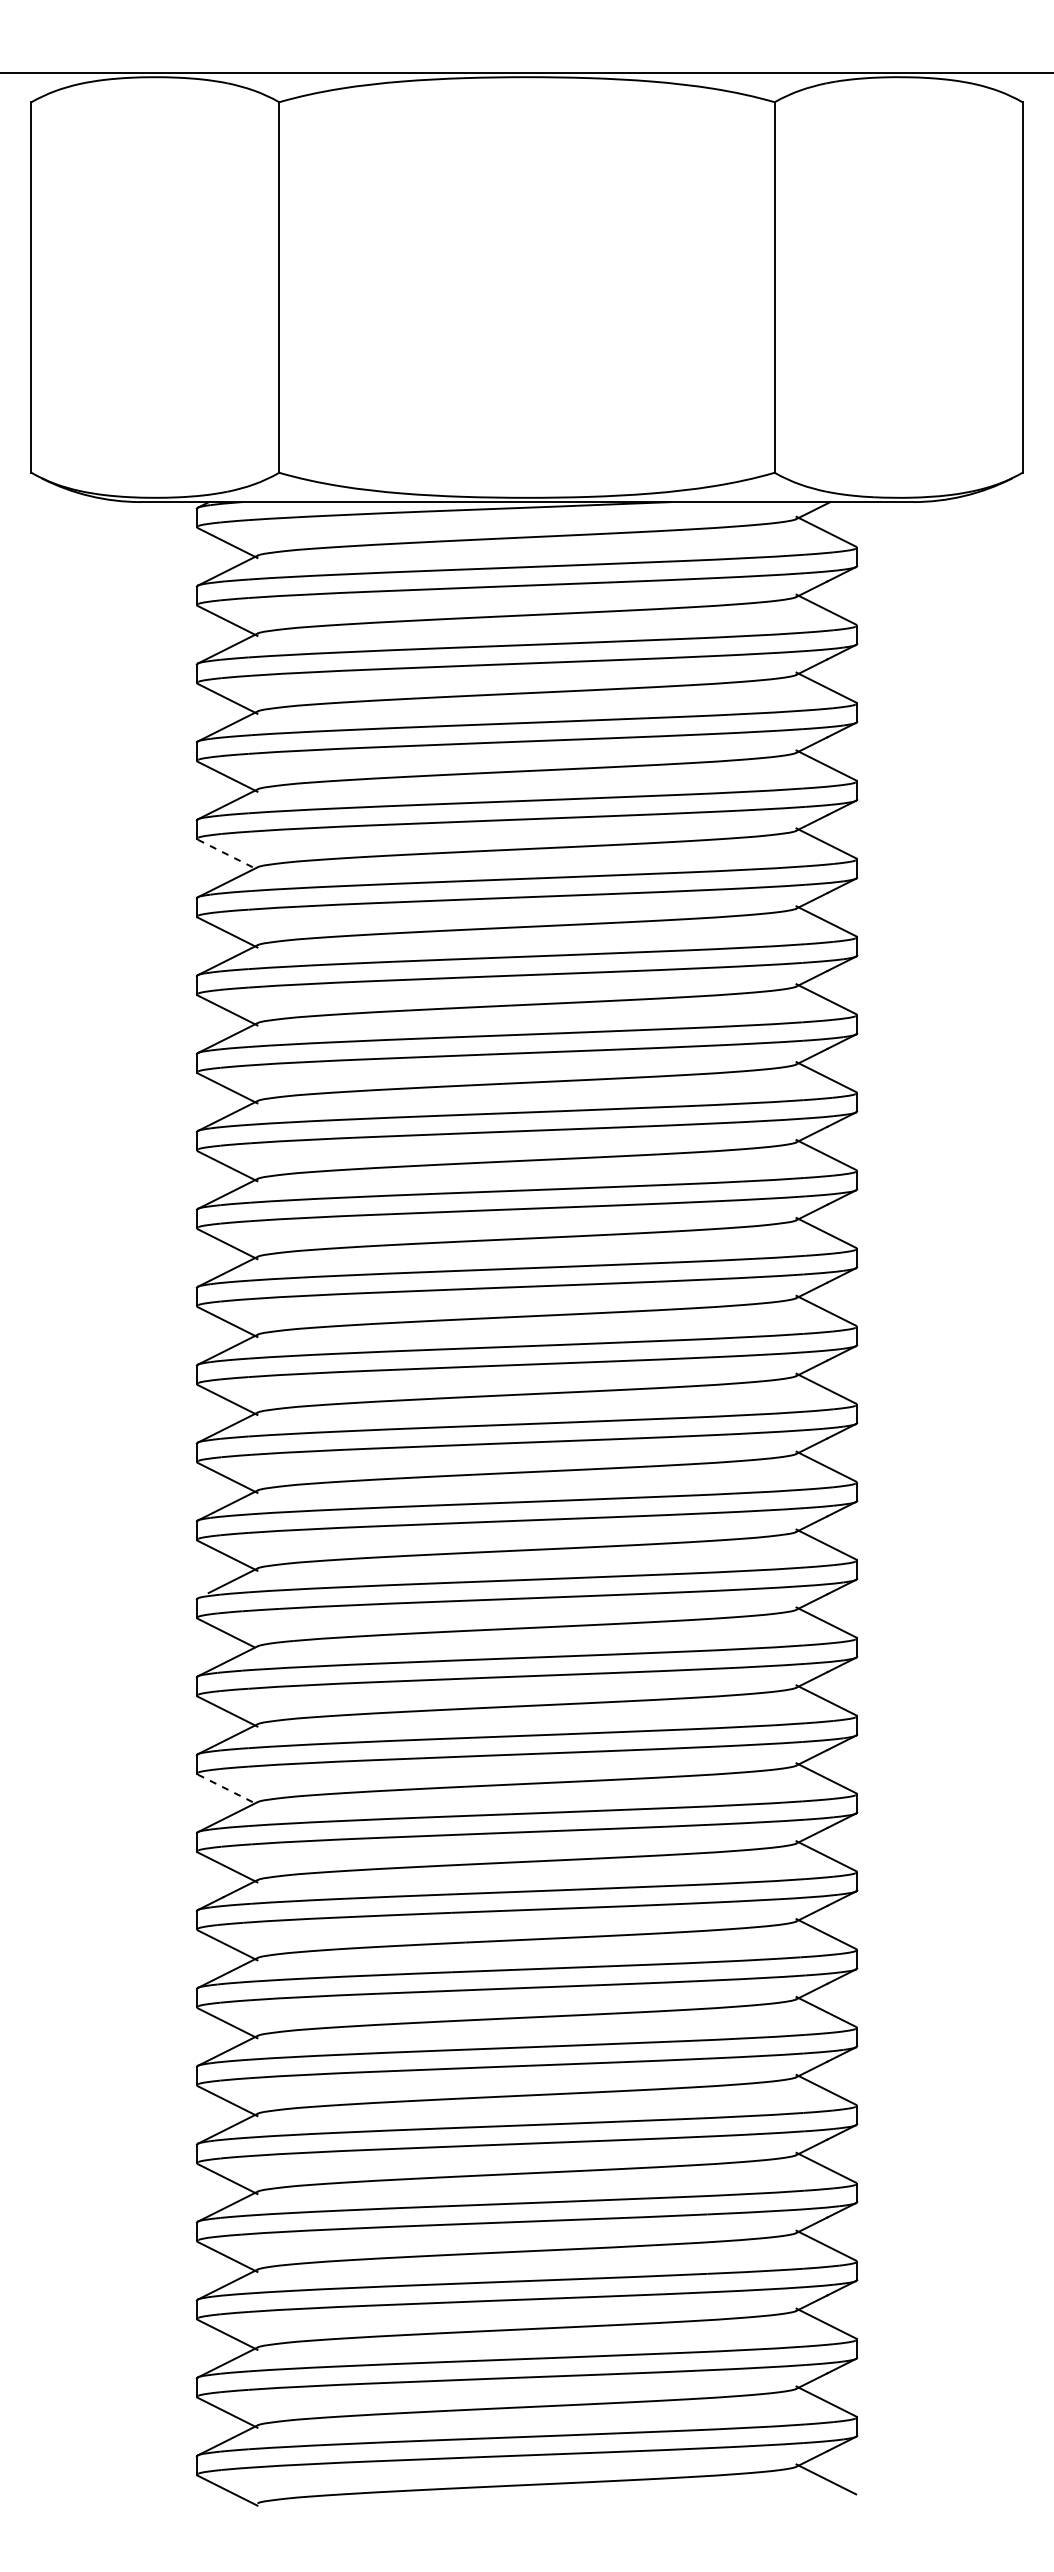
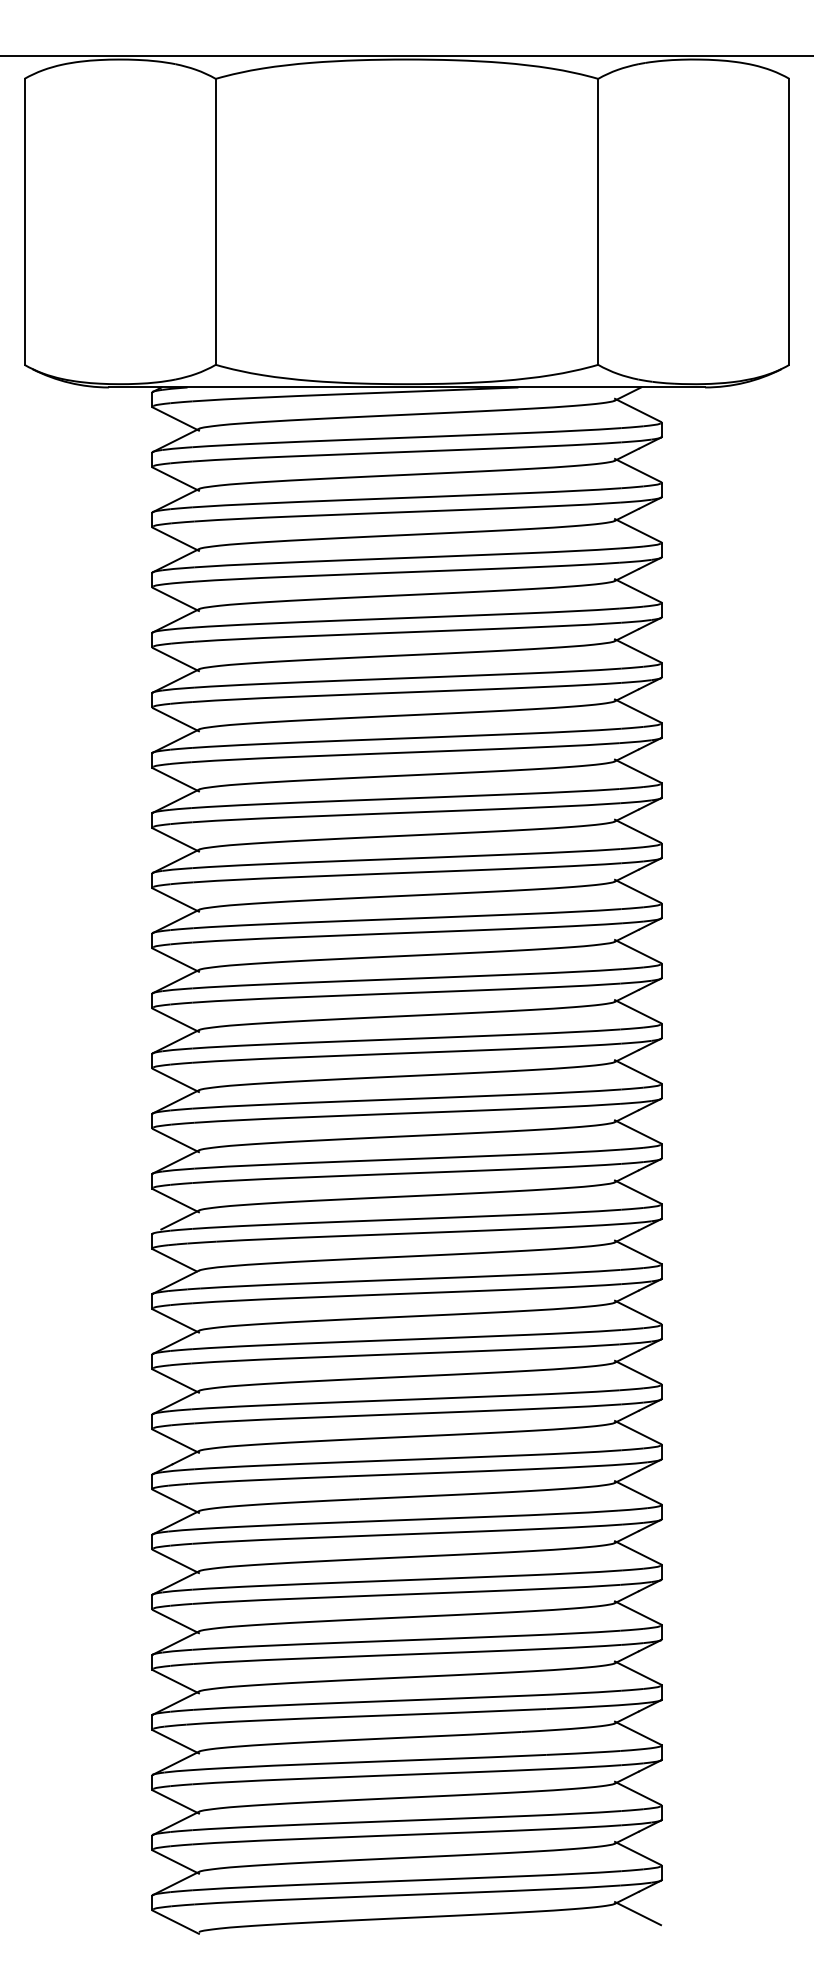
line: (228, 854) -> (176, 659), dashed -> solid
line: (228, 1789) -> (176, 1381), dashed -> solid

